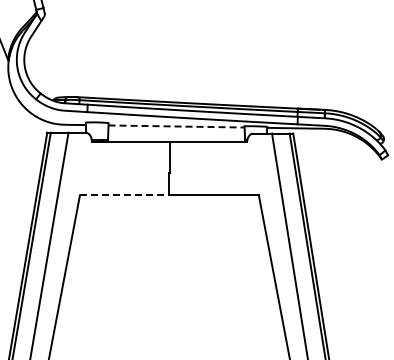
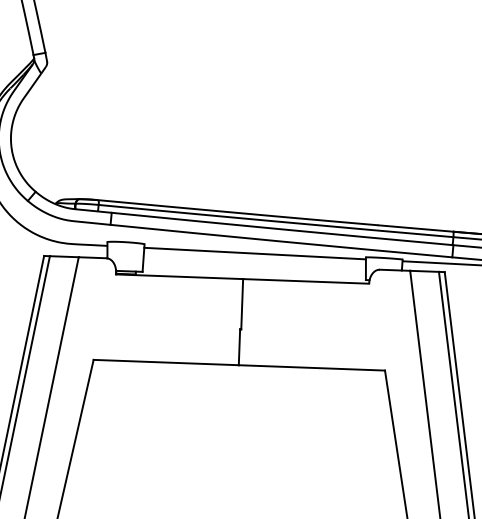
line: (177, 126) -> (256, 253), dashed -> solid
line: (124, 195) -> (166, 362), dashed -> solid

